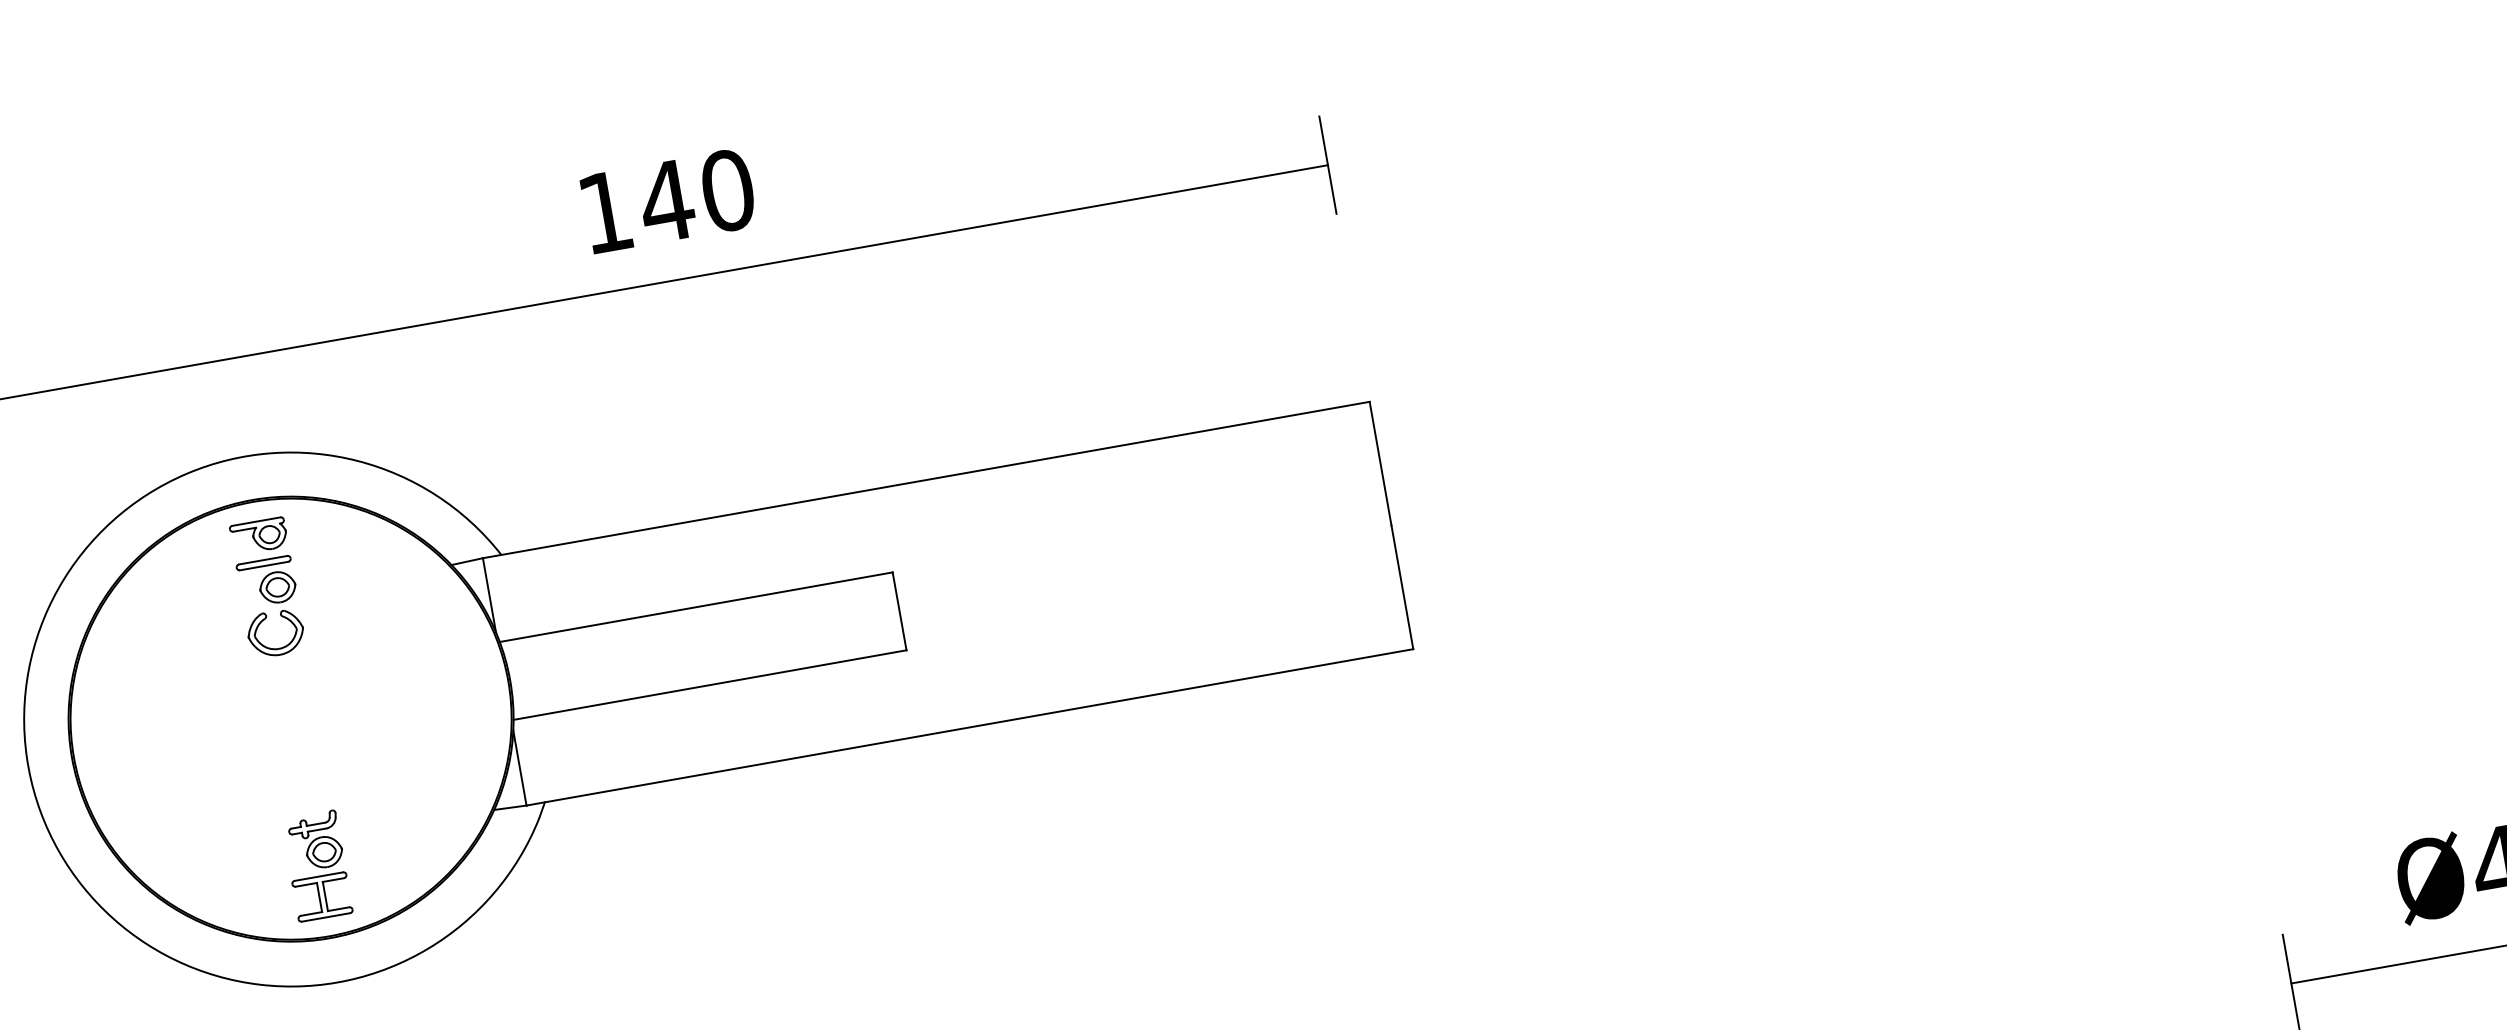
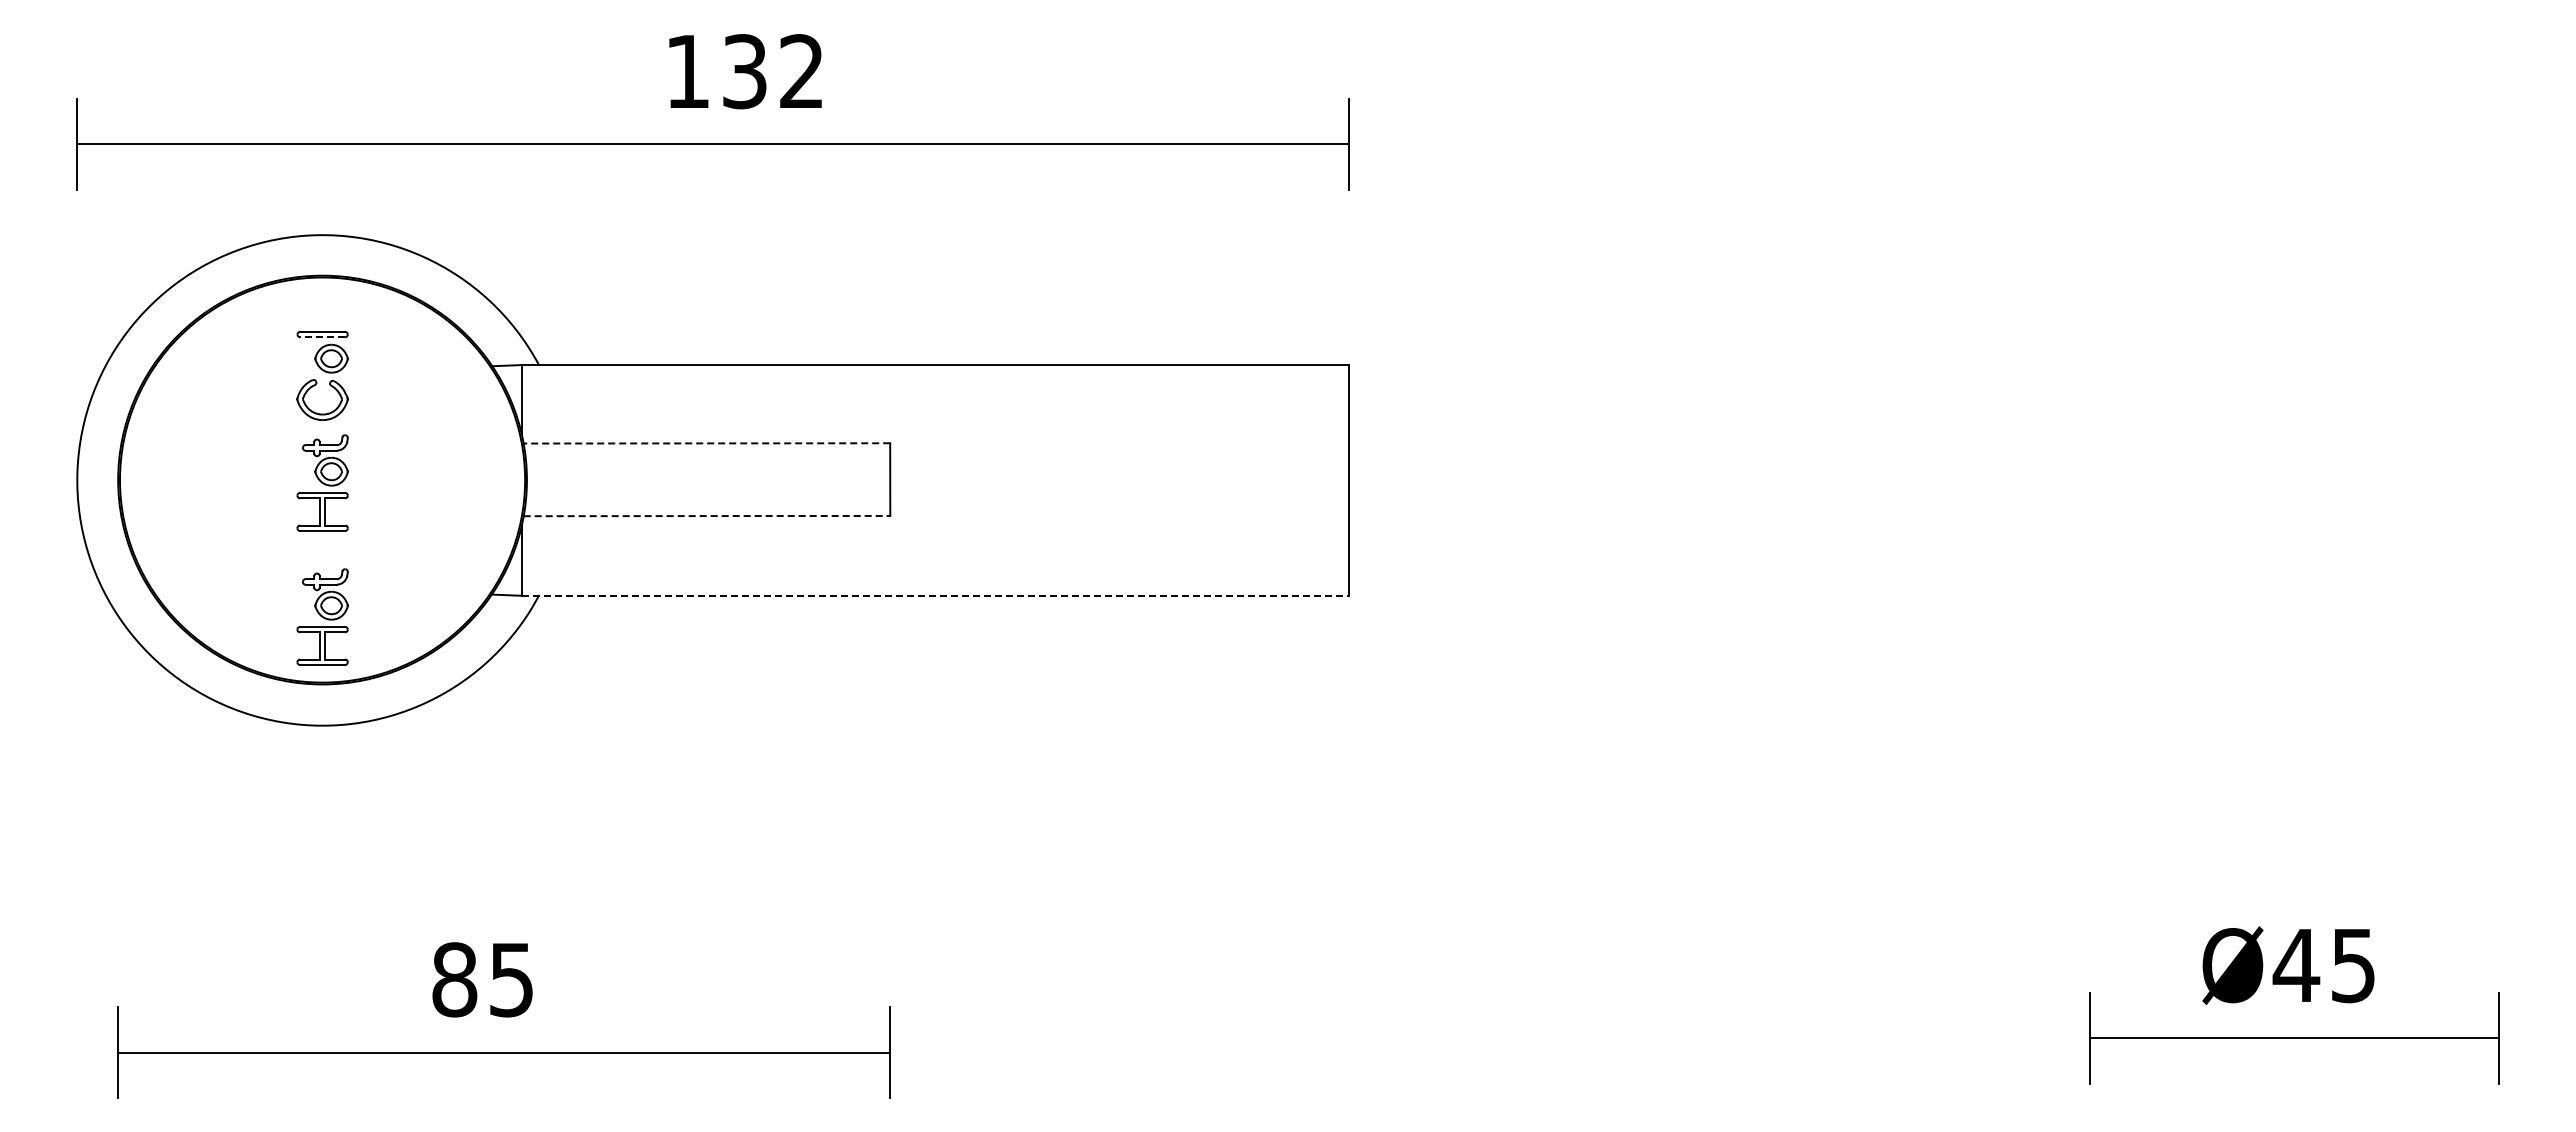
text: (696, 196) -> (772, 71), 140 -> 132
part: (258, 536) -> (322, 309), removed
line: (264, 566) -> (322, 337), solid -> dashed
line: (695, 607) -> (706, 443), solid -> dashed
line: (710, 685) -> (707, 516), solid -> dashed
part: (291, 721) -> (322, 482), added
line: (970, 727) -> (935, 595), solid -> dashed

